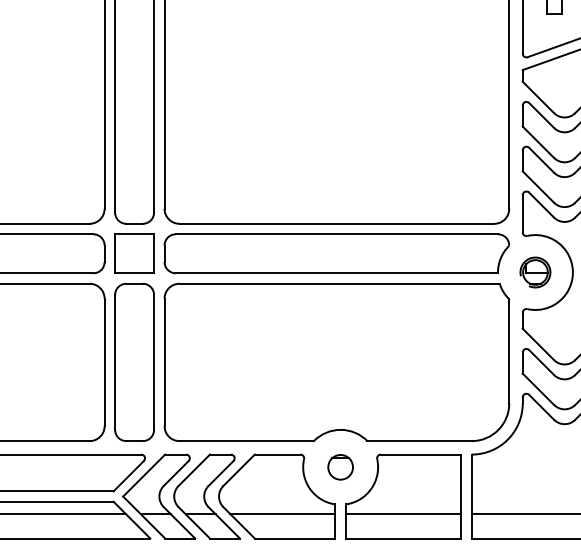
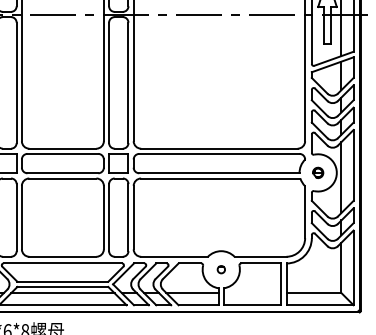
part: (534, 271) -> (317, 172), size x0.7
circle: (341, 466) -> (221, 269), size x0.6
line: (403, 514) -> (252, 293), removed

